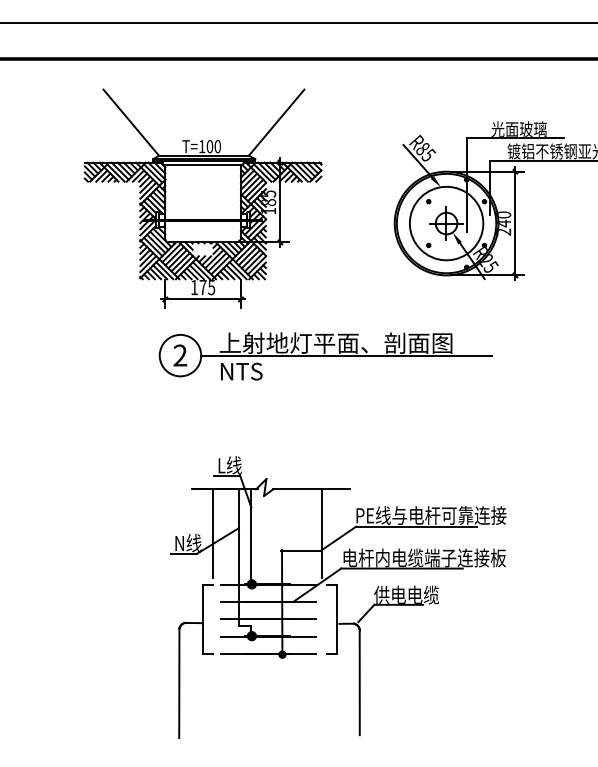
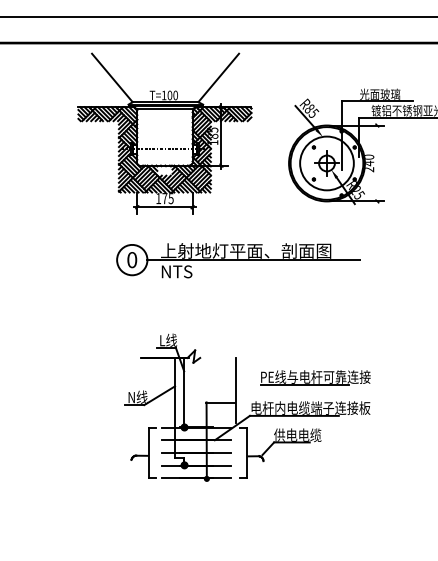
part: (202, 198) -> (164, 133), moved
line: (515, 223) -> (377, 163), removed
text: (180, 355) -> (132, 260), 2 -> 0
line: (311, 489) -> (228, 358), removed
line: (212, 533) -> (155, 390), removed
line: (338, 538) -> (247, 393), removed
line: (359, 682) -> (263, 499), removed
line: (179, 683) -> (131, 500), removed

